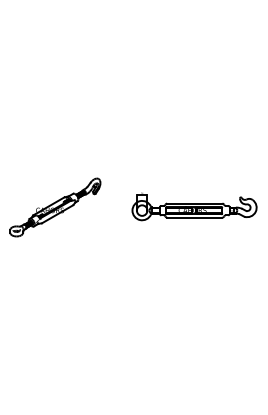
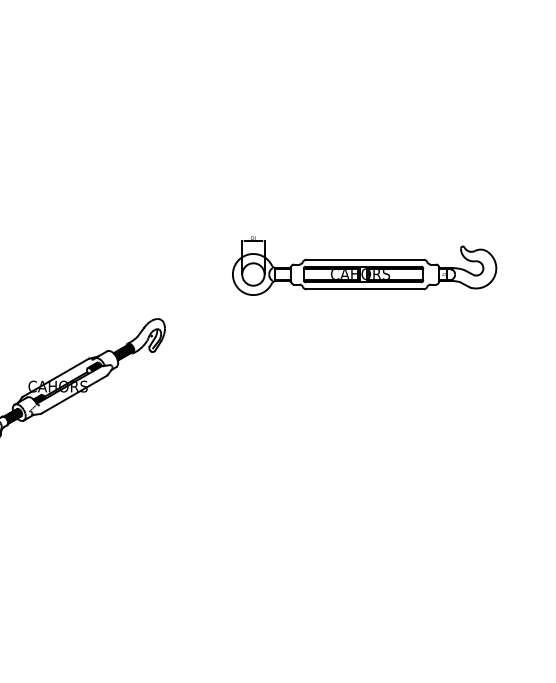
part: (194, 206) -> (364, 265), moved

